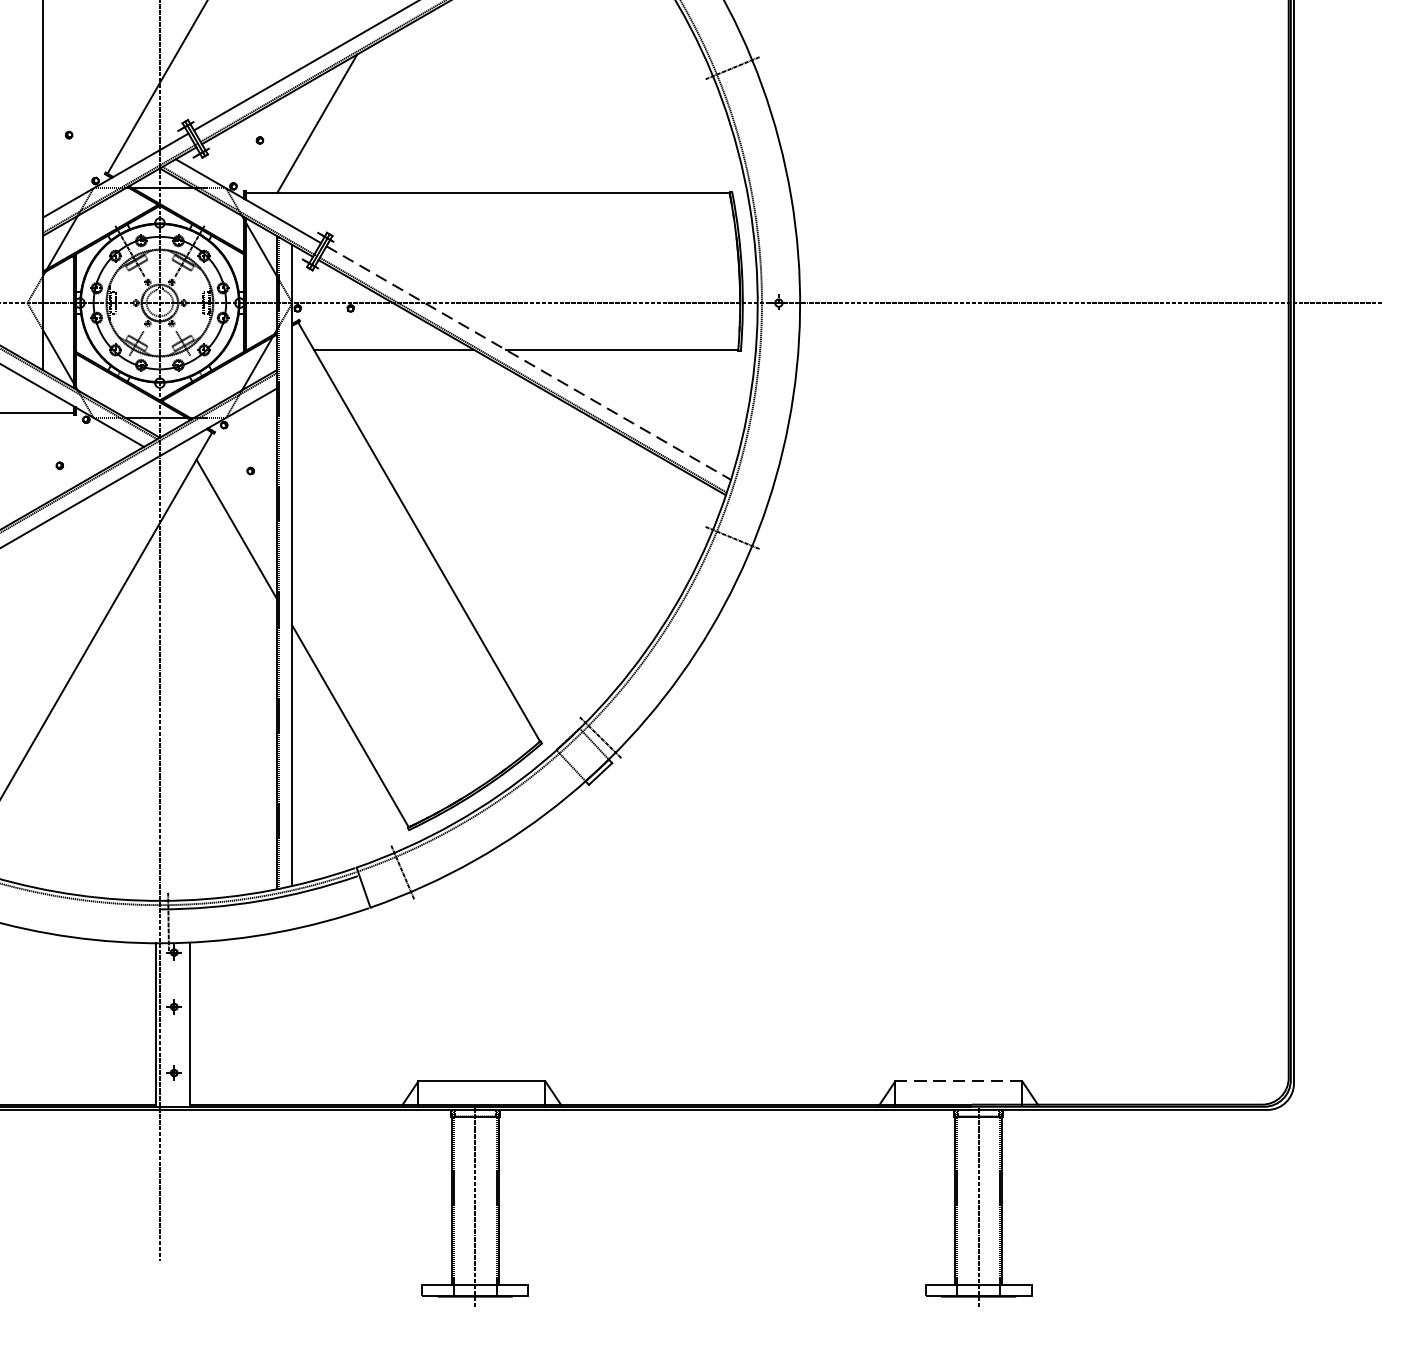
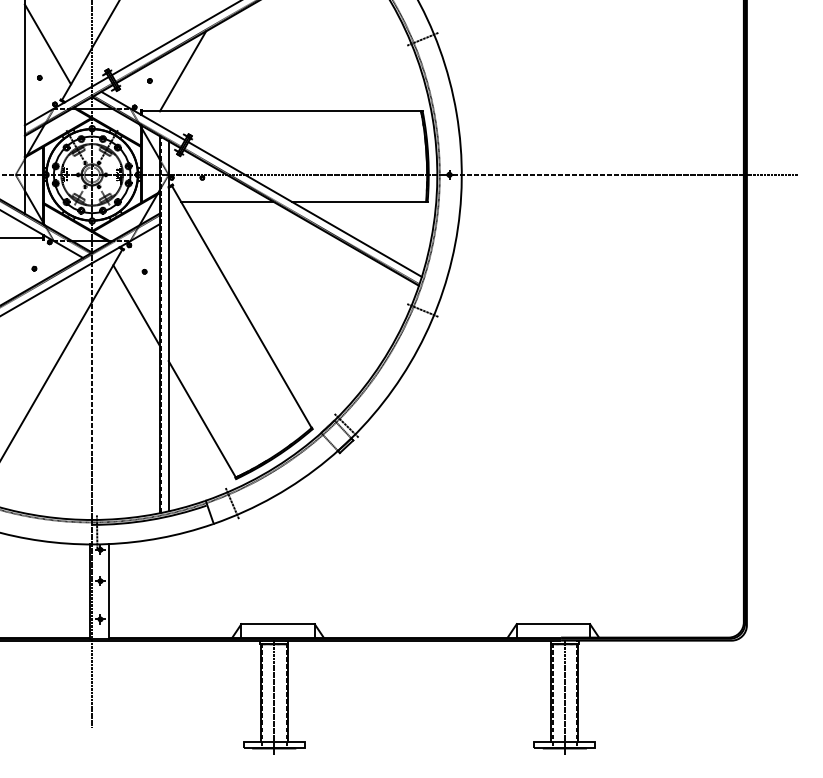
line: (82, 77) -> (47, 44), added
line: (529, 363) -> (305, 209), dashed -> solid
line: (958, 1081) -> (553, 624), dashed -> solid

